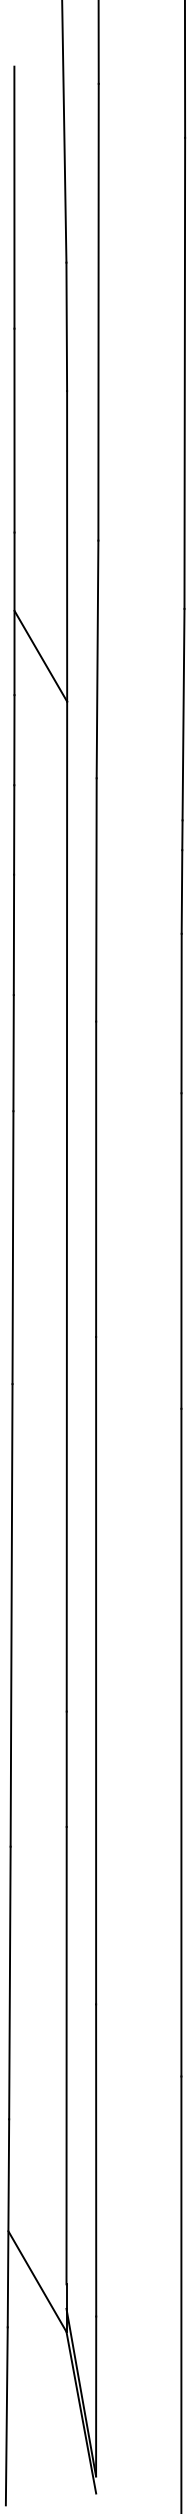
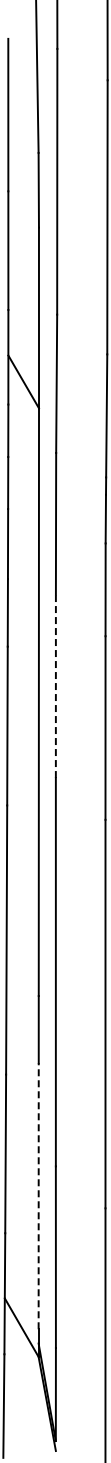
line: (95, 1179) -> (55, 686), solid -> dashed
line: (66, 2054) -> (38, 1195), solid -> dashed

